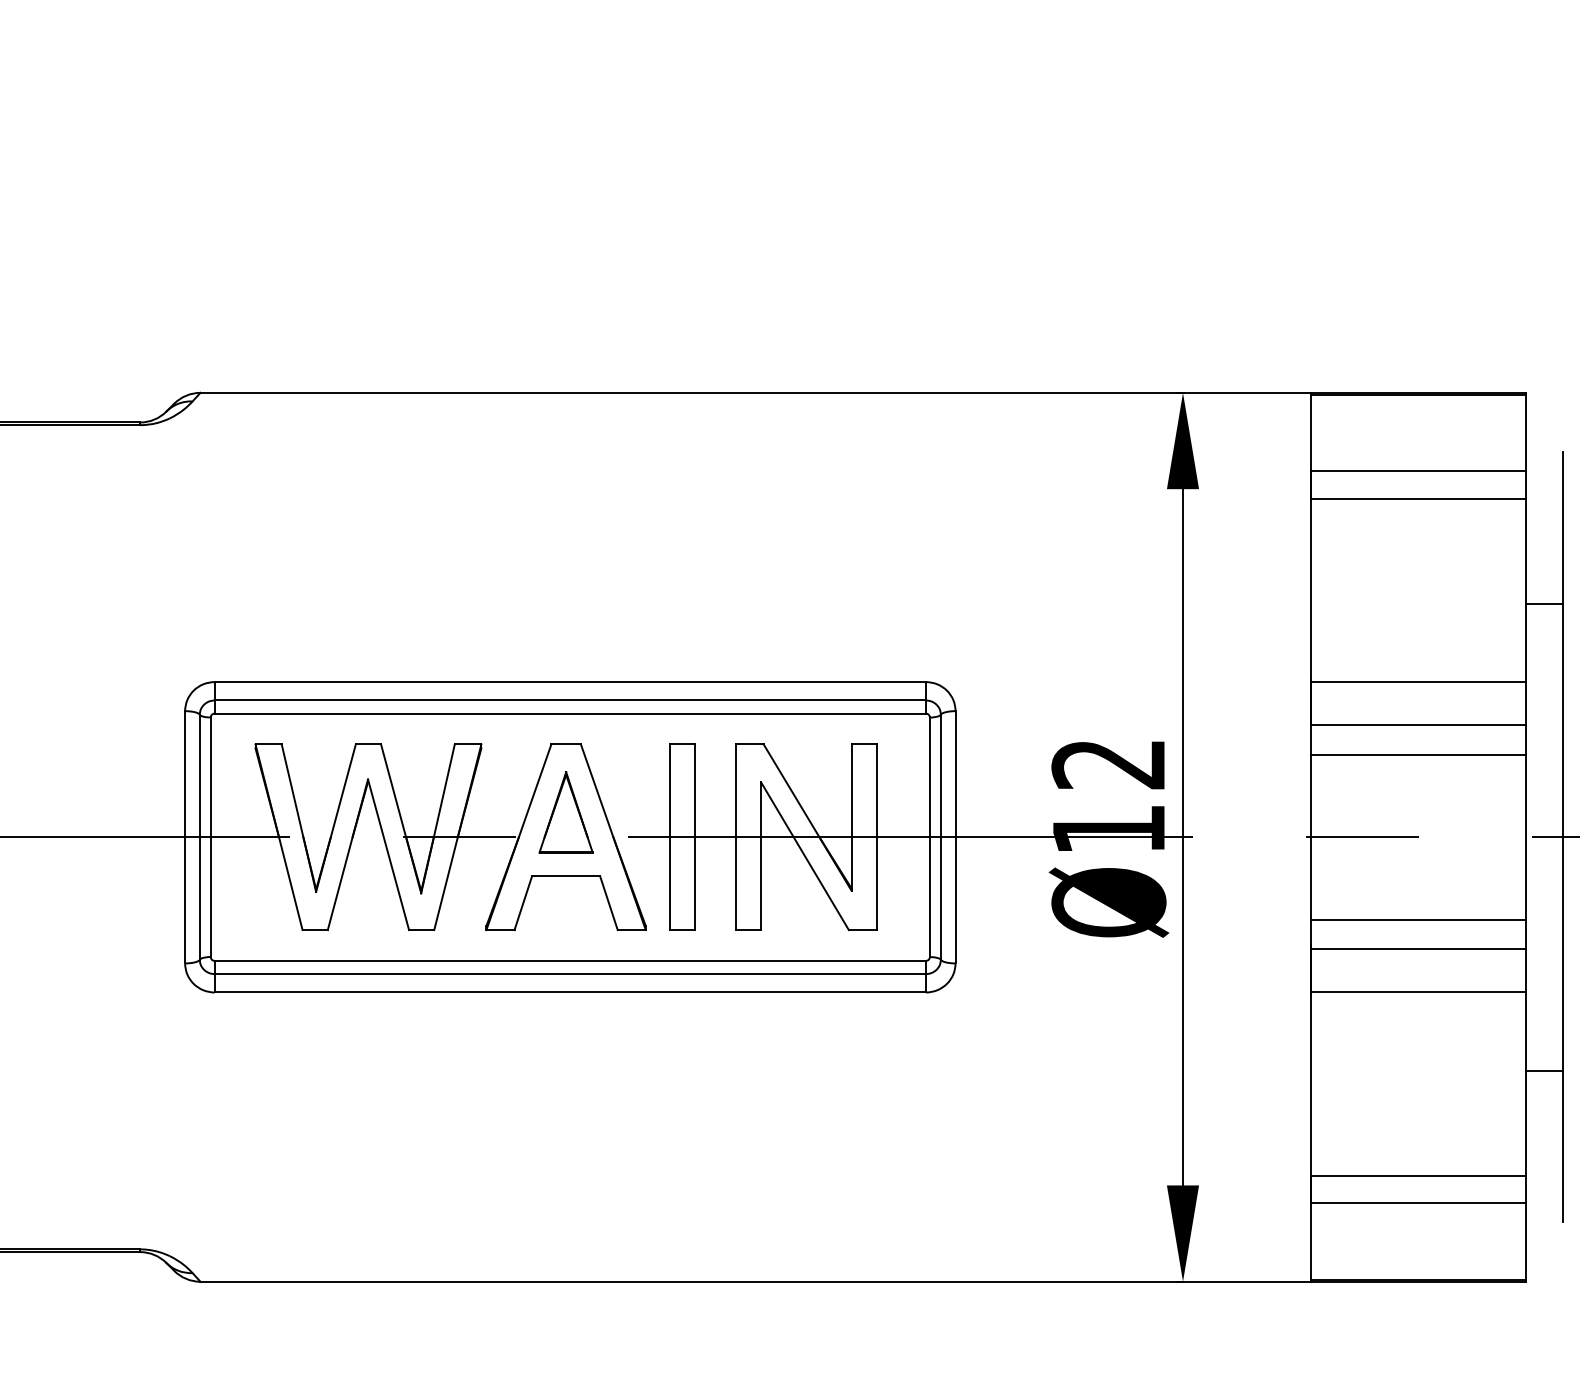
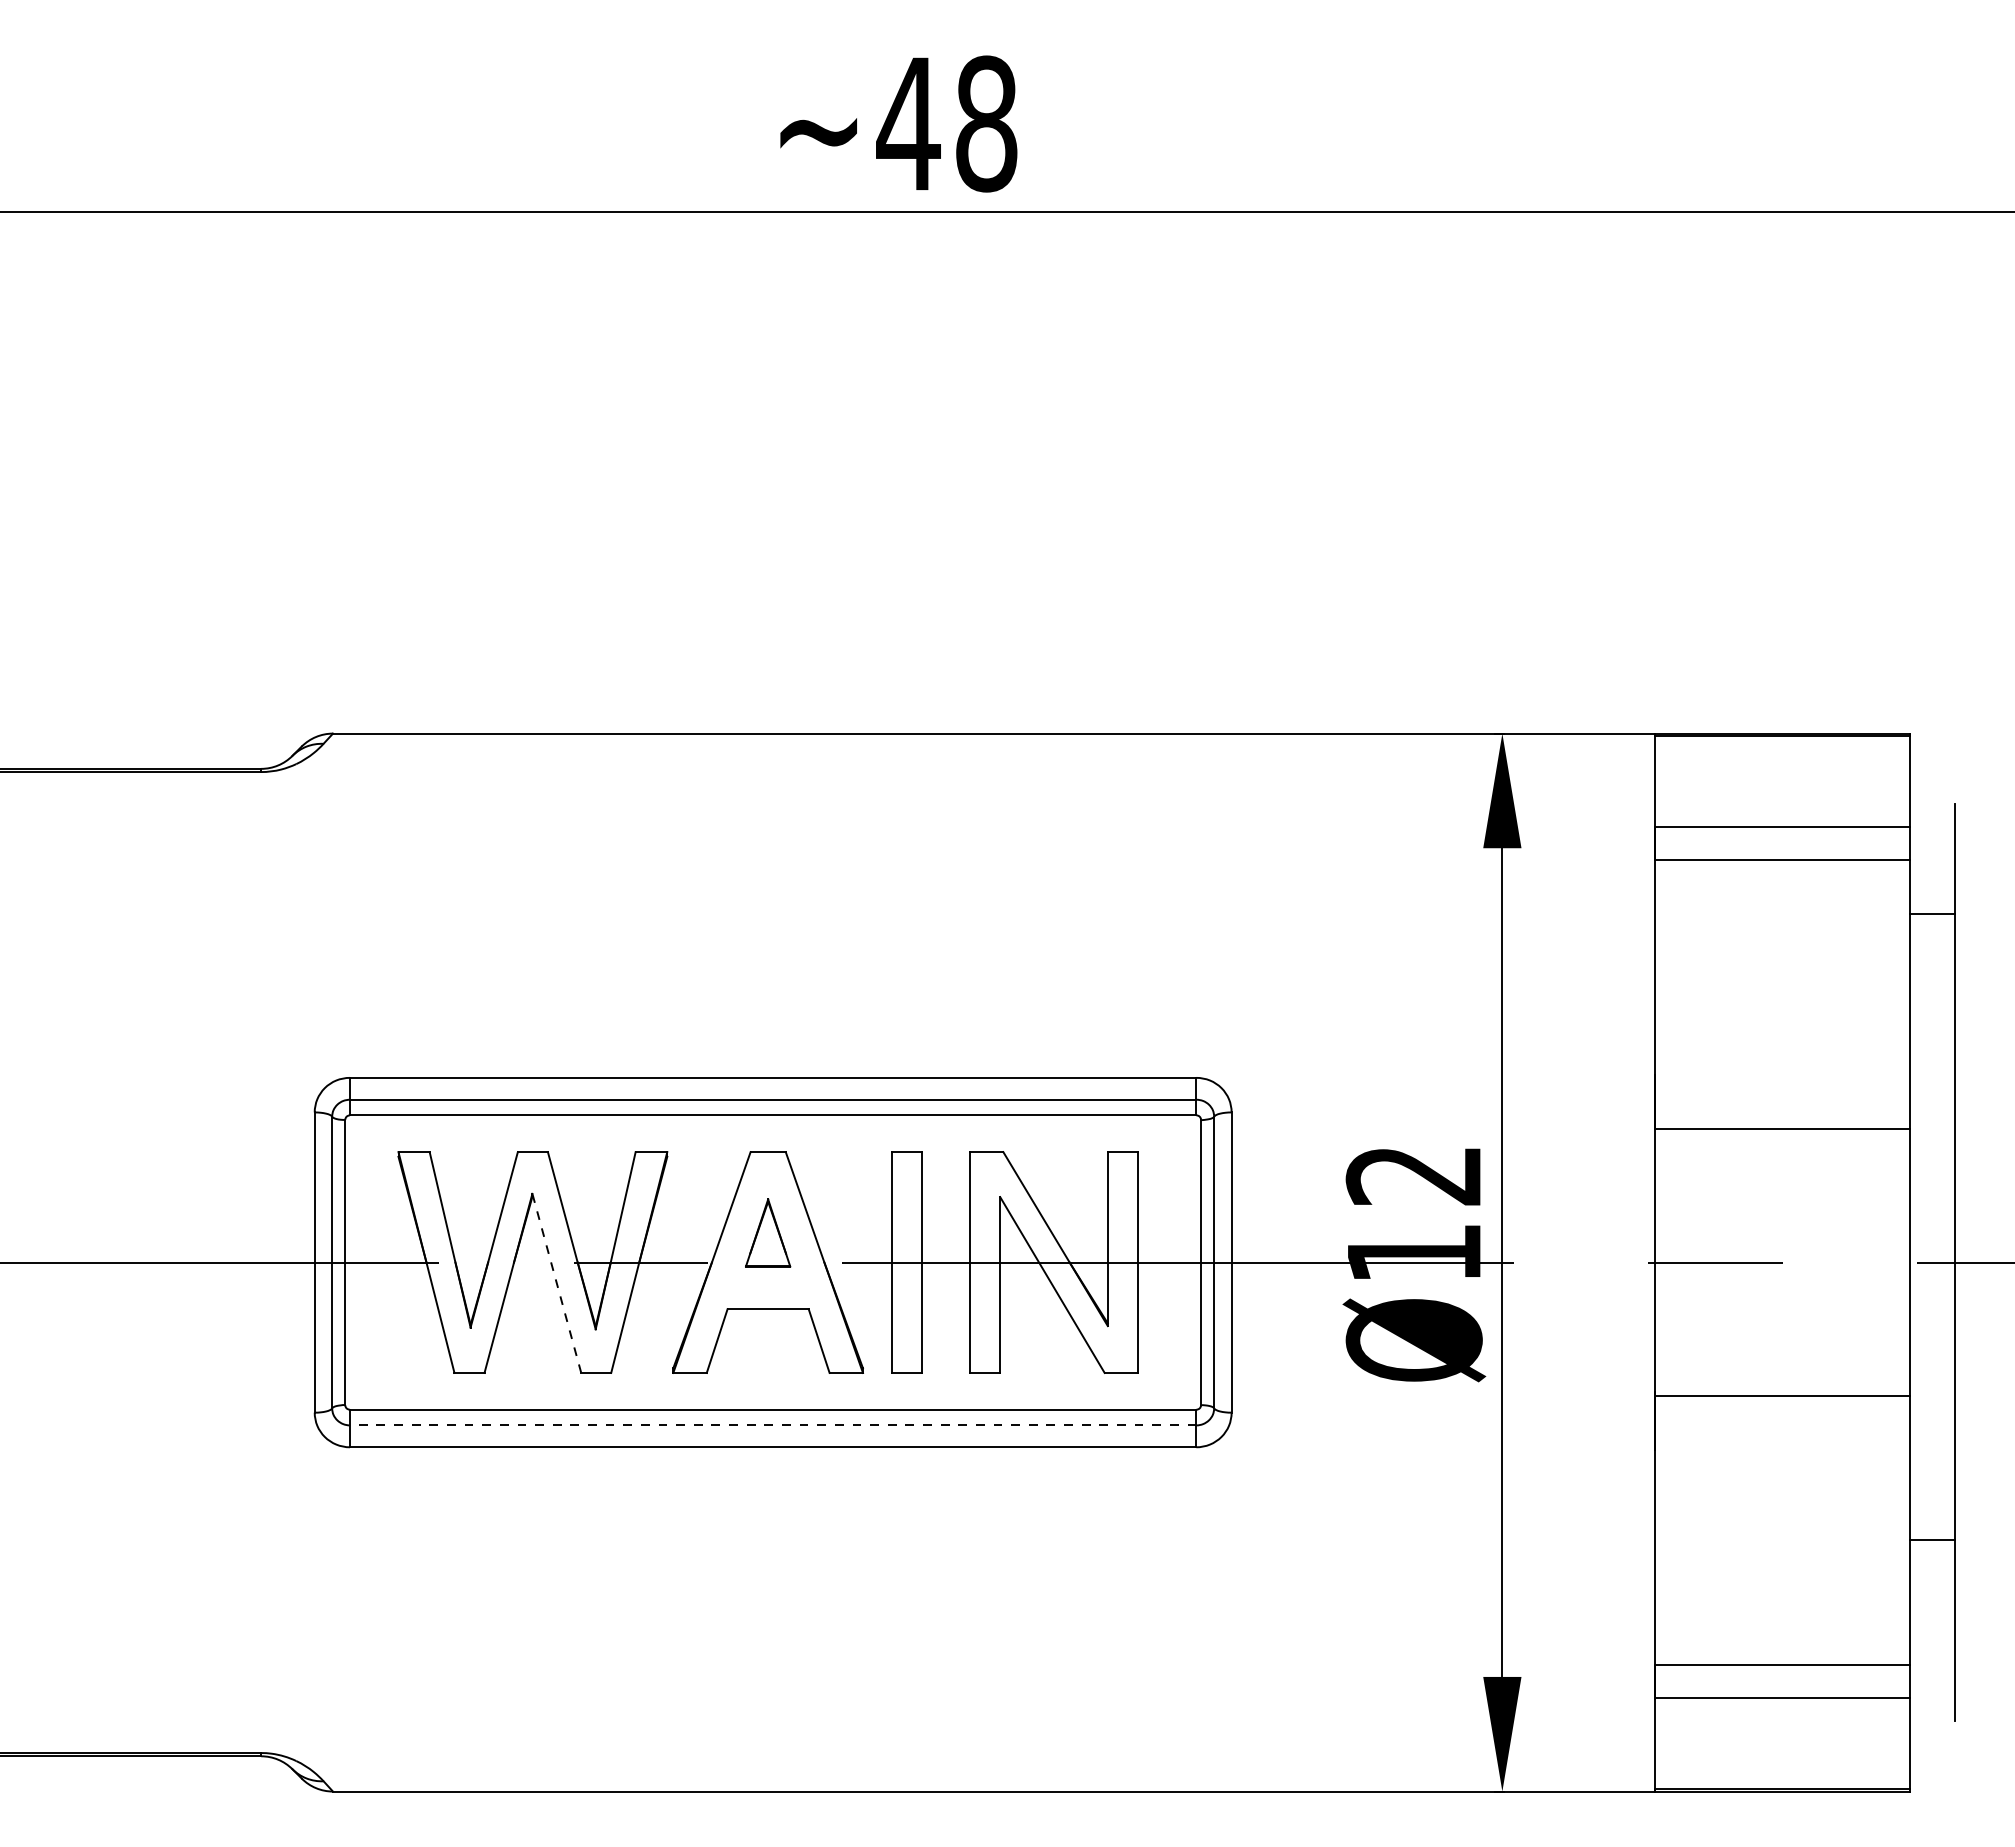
line: (1544, 603) -> (1932, 913), moved
line: (1418, 681) -> (1782, 1077), removed
line: (1418, 754) -> (1782, 1164), removed
part: (565, 812) -> (767, 1232), size x0.7
line: (388, 854) -> (556, 1283), solid -> dashed
line: (1418, 919) -> (1782, 1360), removed
line: (569, 974) -> (772, 1425), solid -> dashed
line: (1418, 992) -> (1782, 1447), removed

